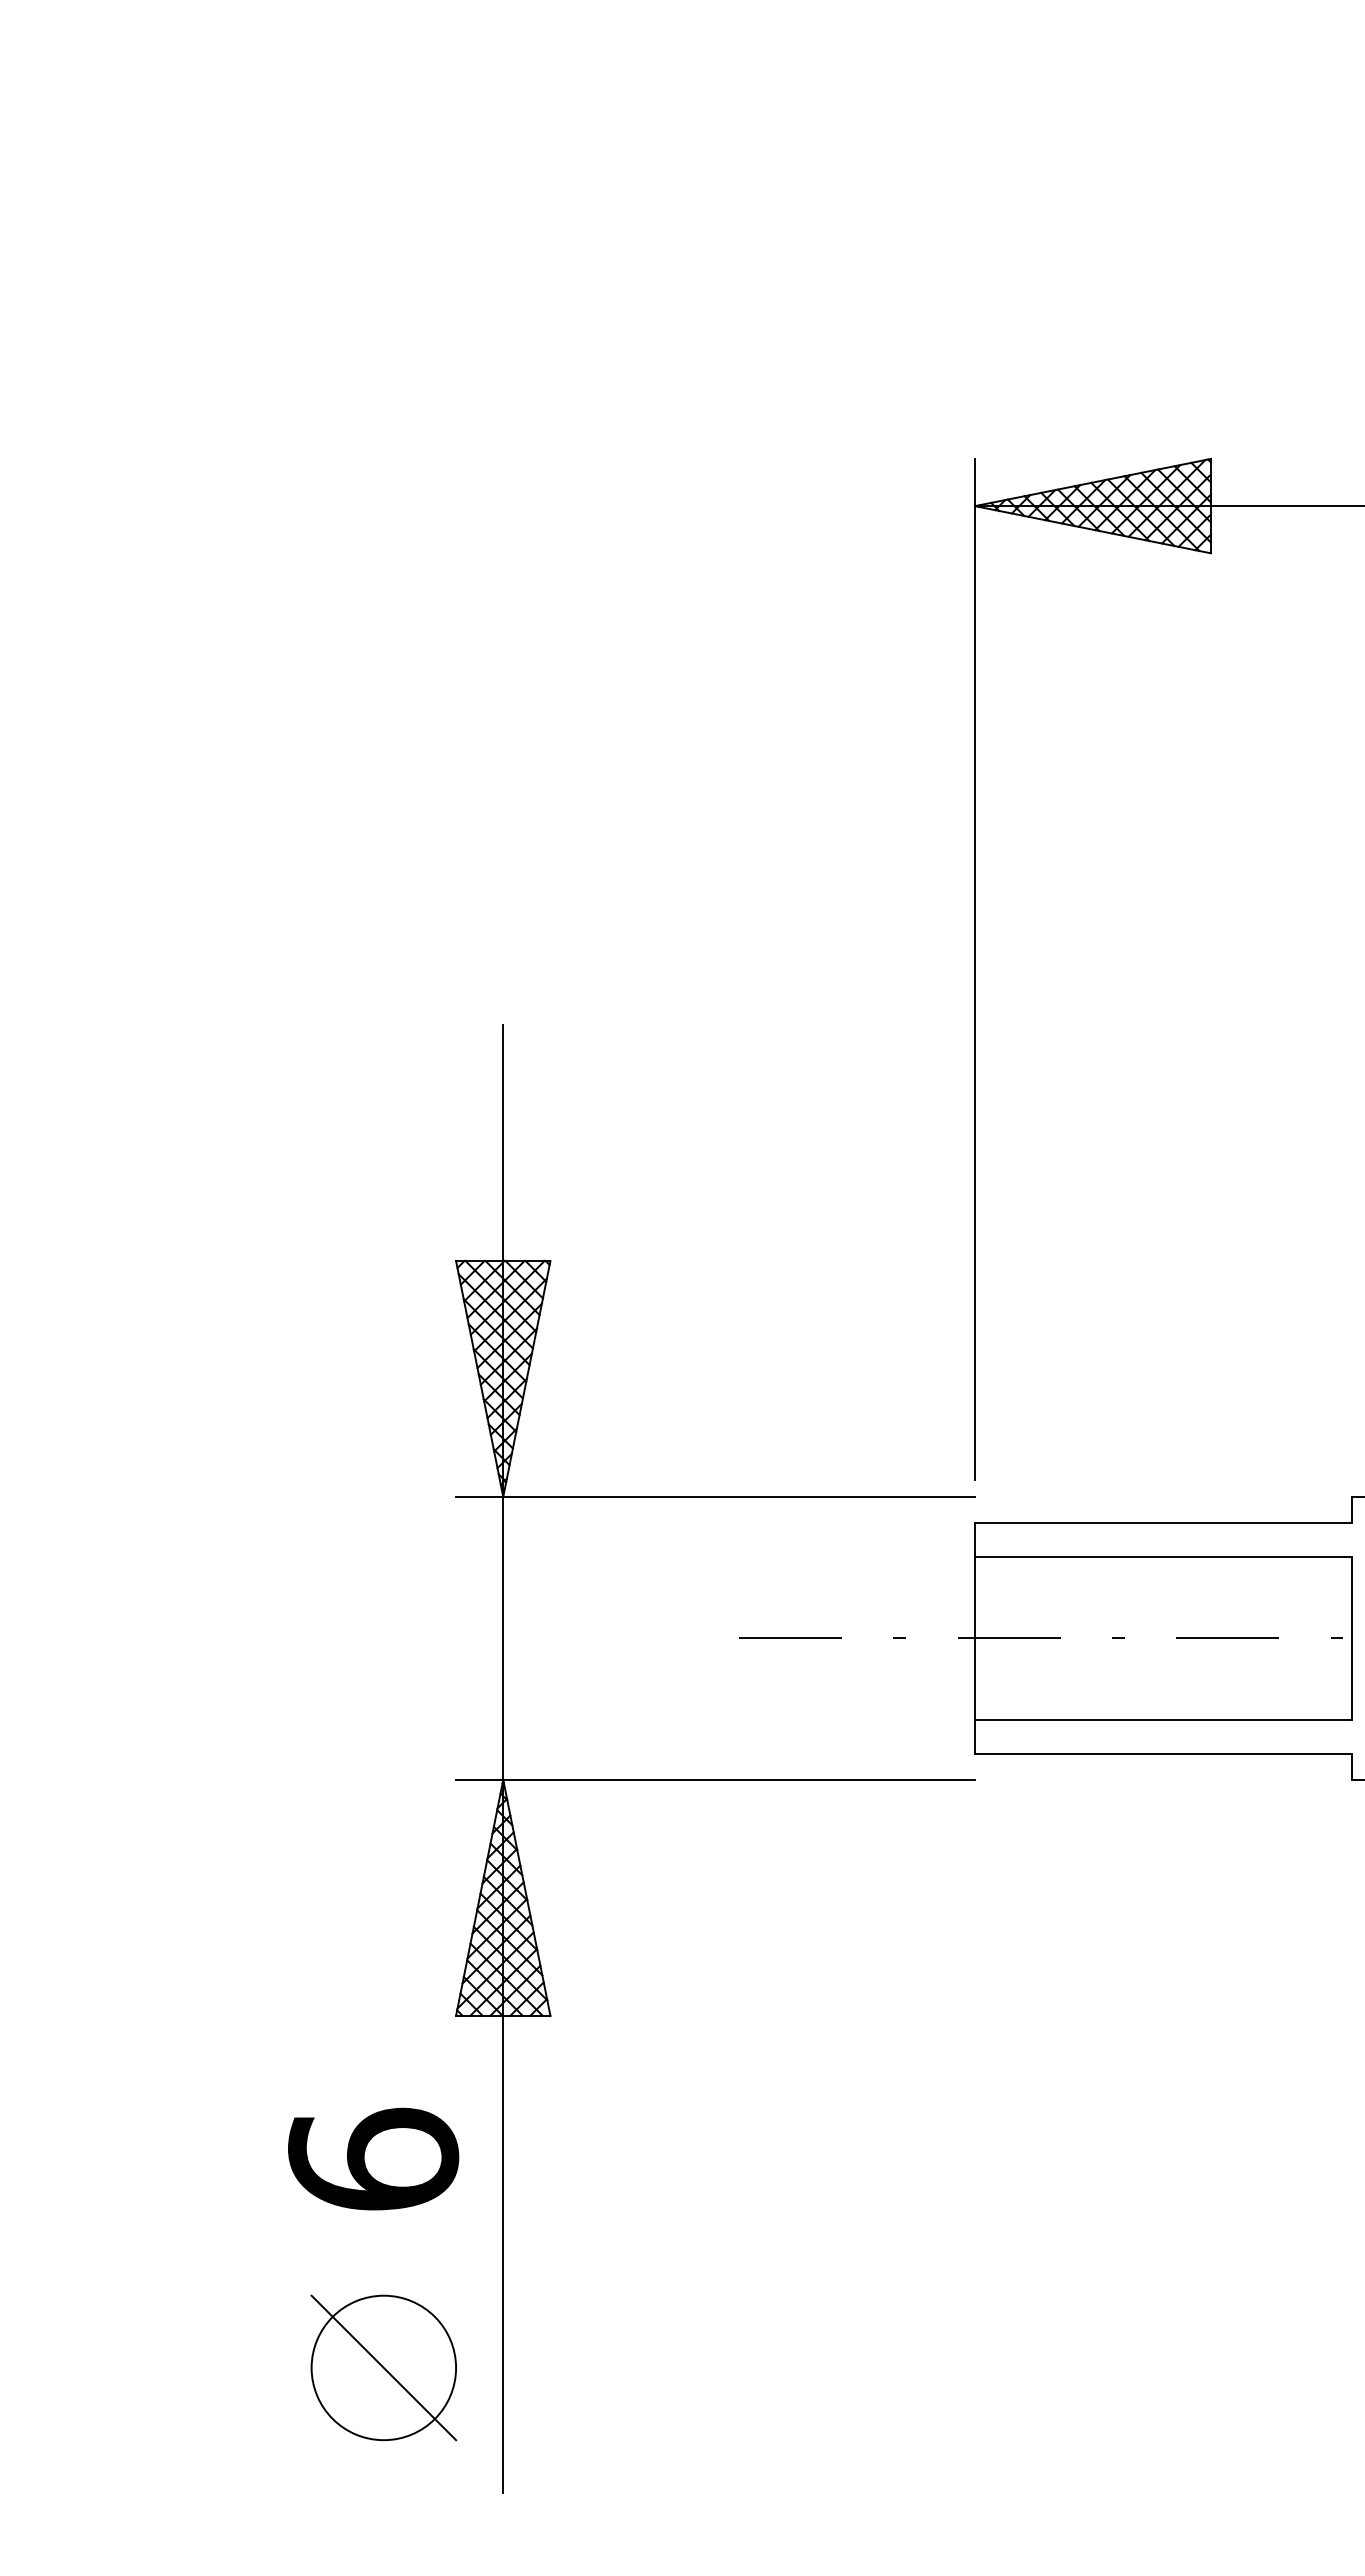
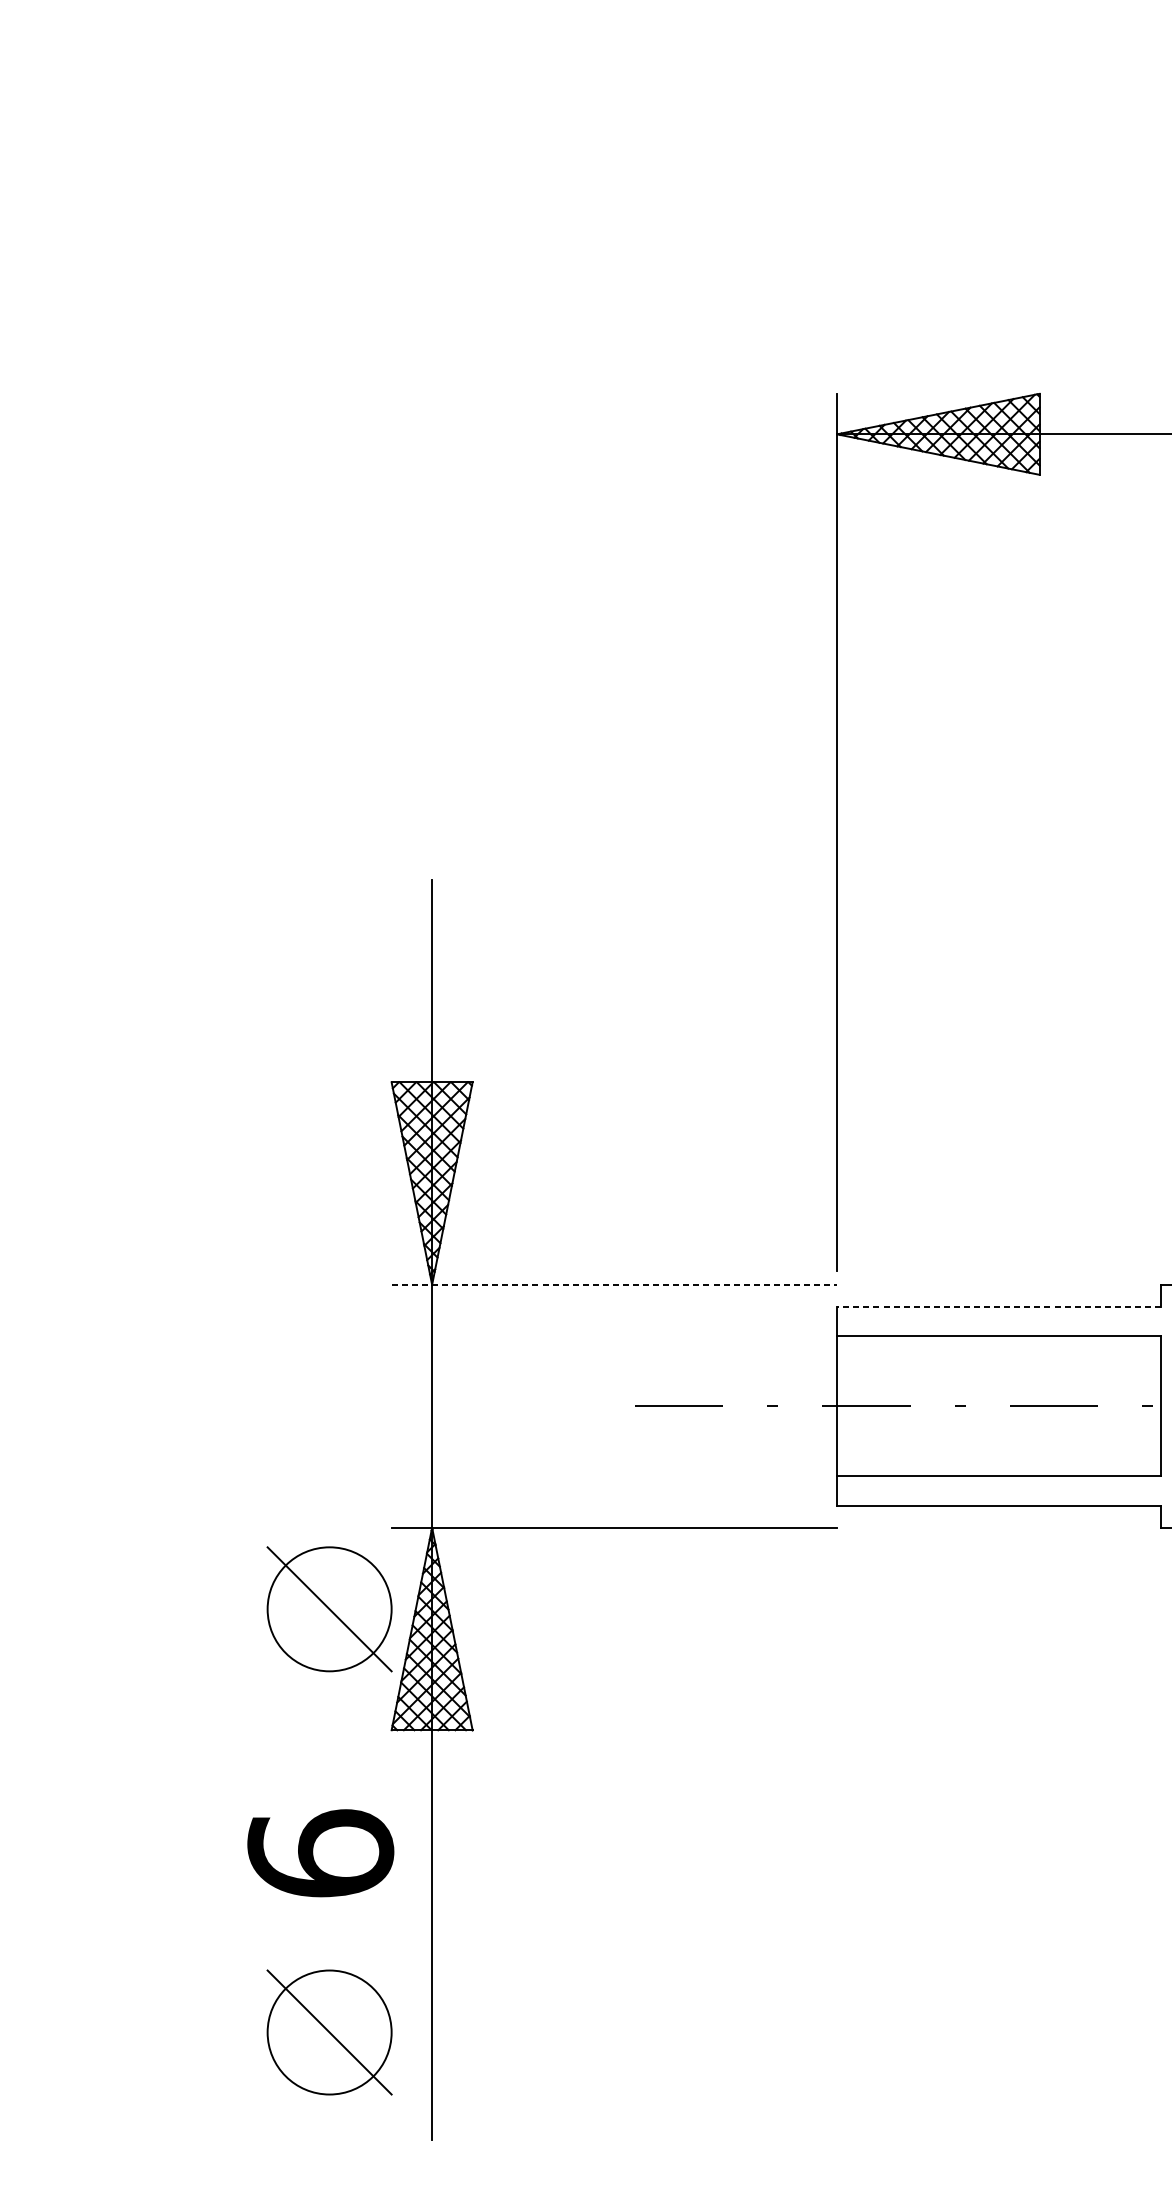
line: (716, 1496) -> (615, 1284), solid -> dashed
line: (1163, 1522) -> (998, 1306), solid -> dashed
part: (383, 1874) -> (329, 1608), added

